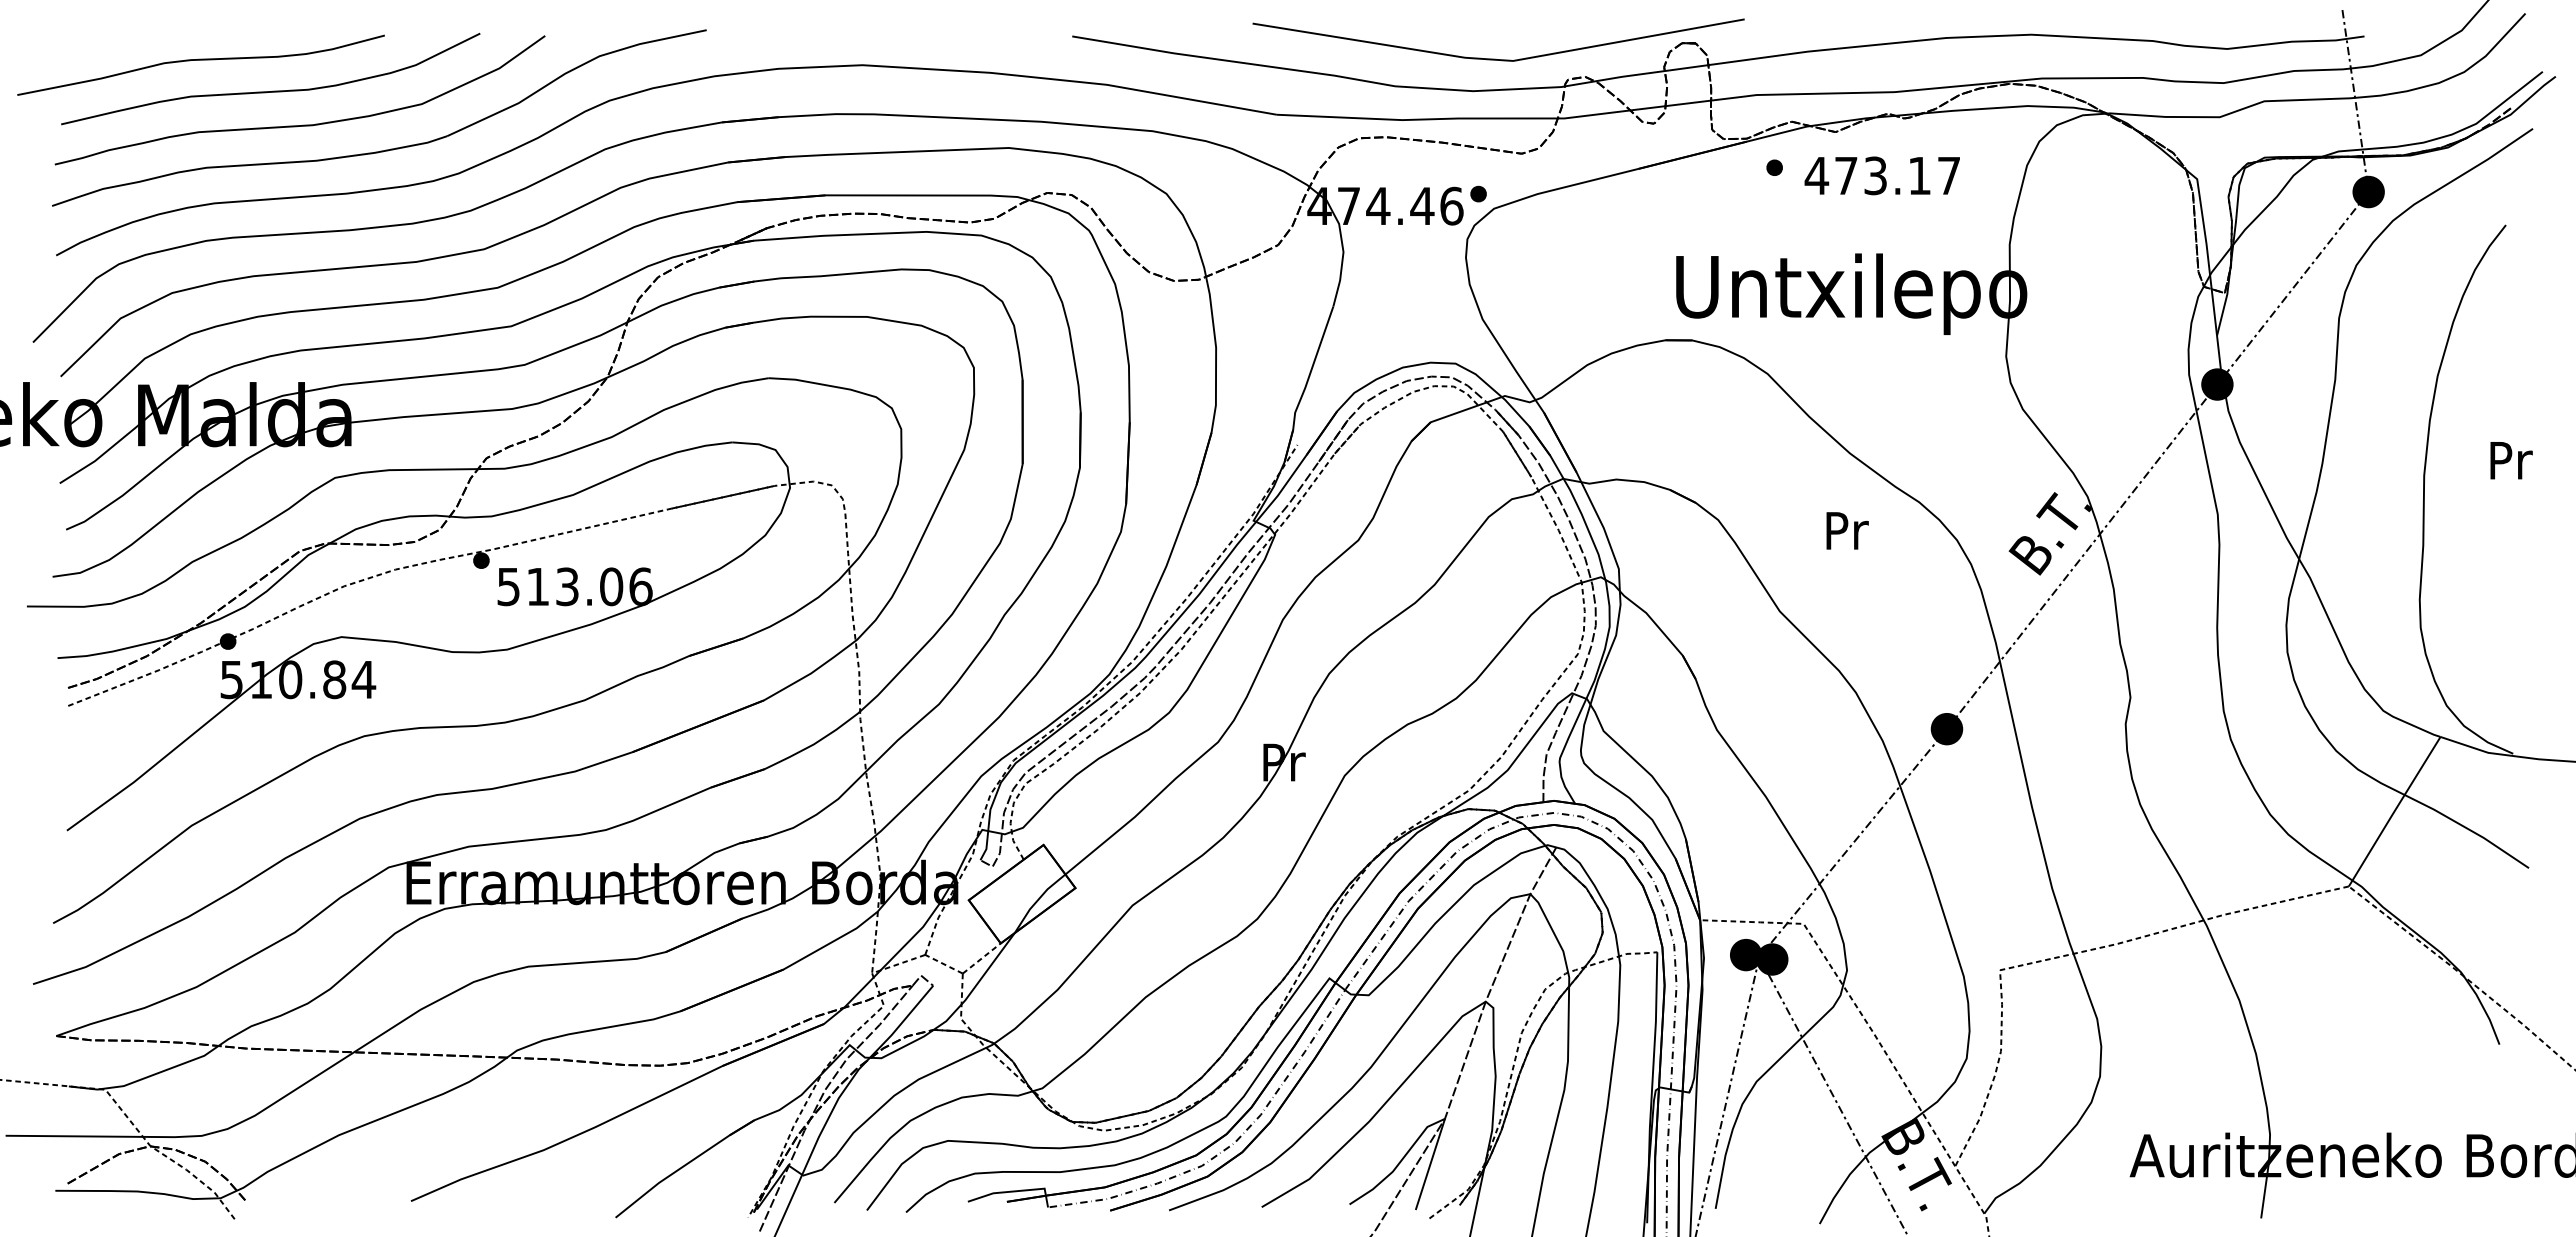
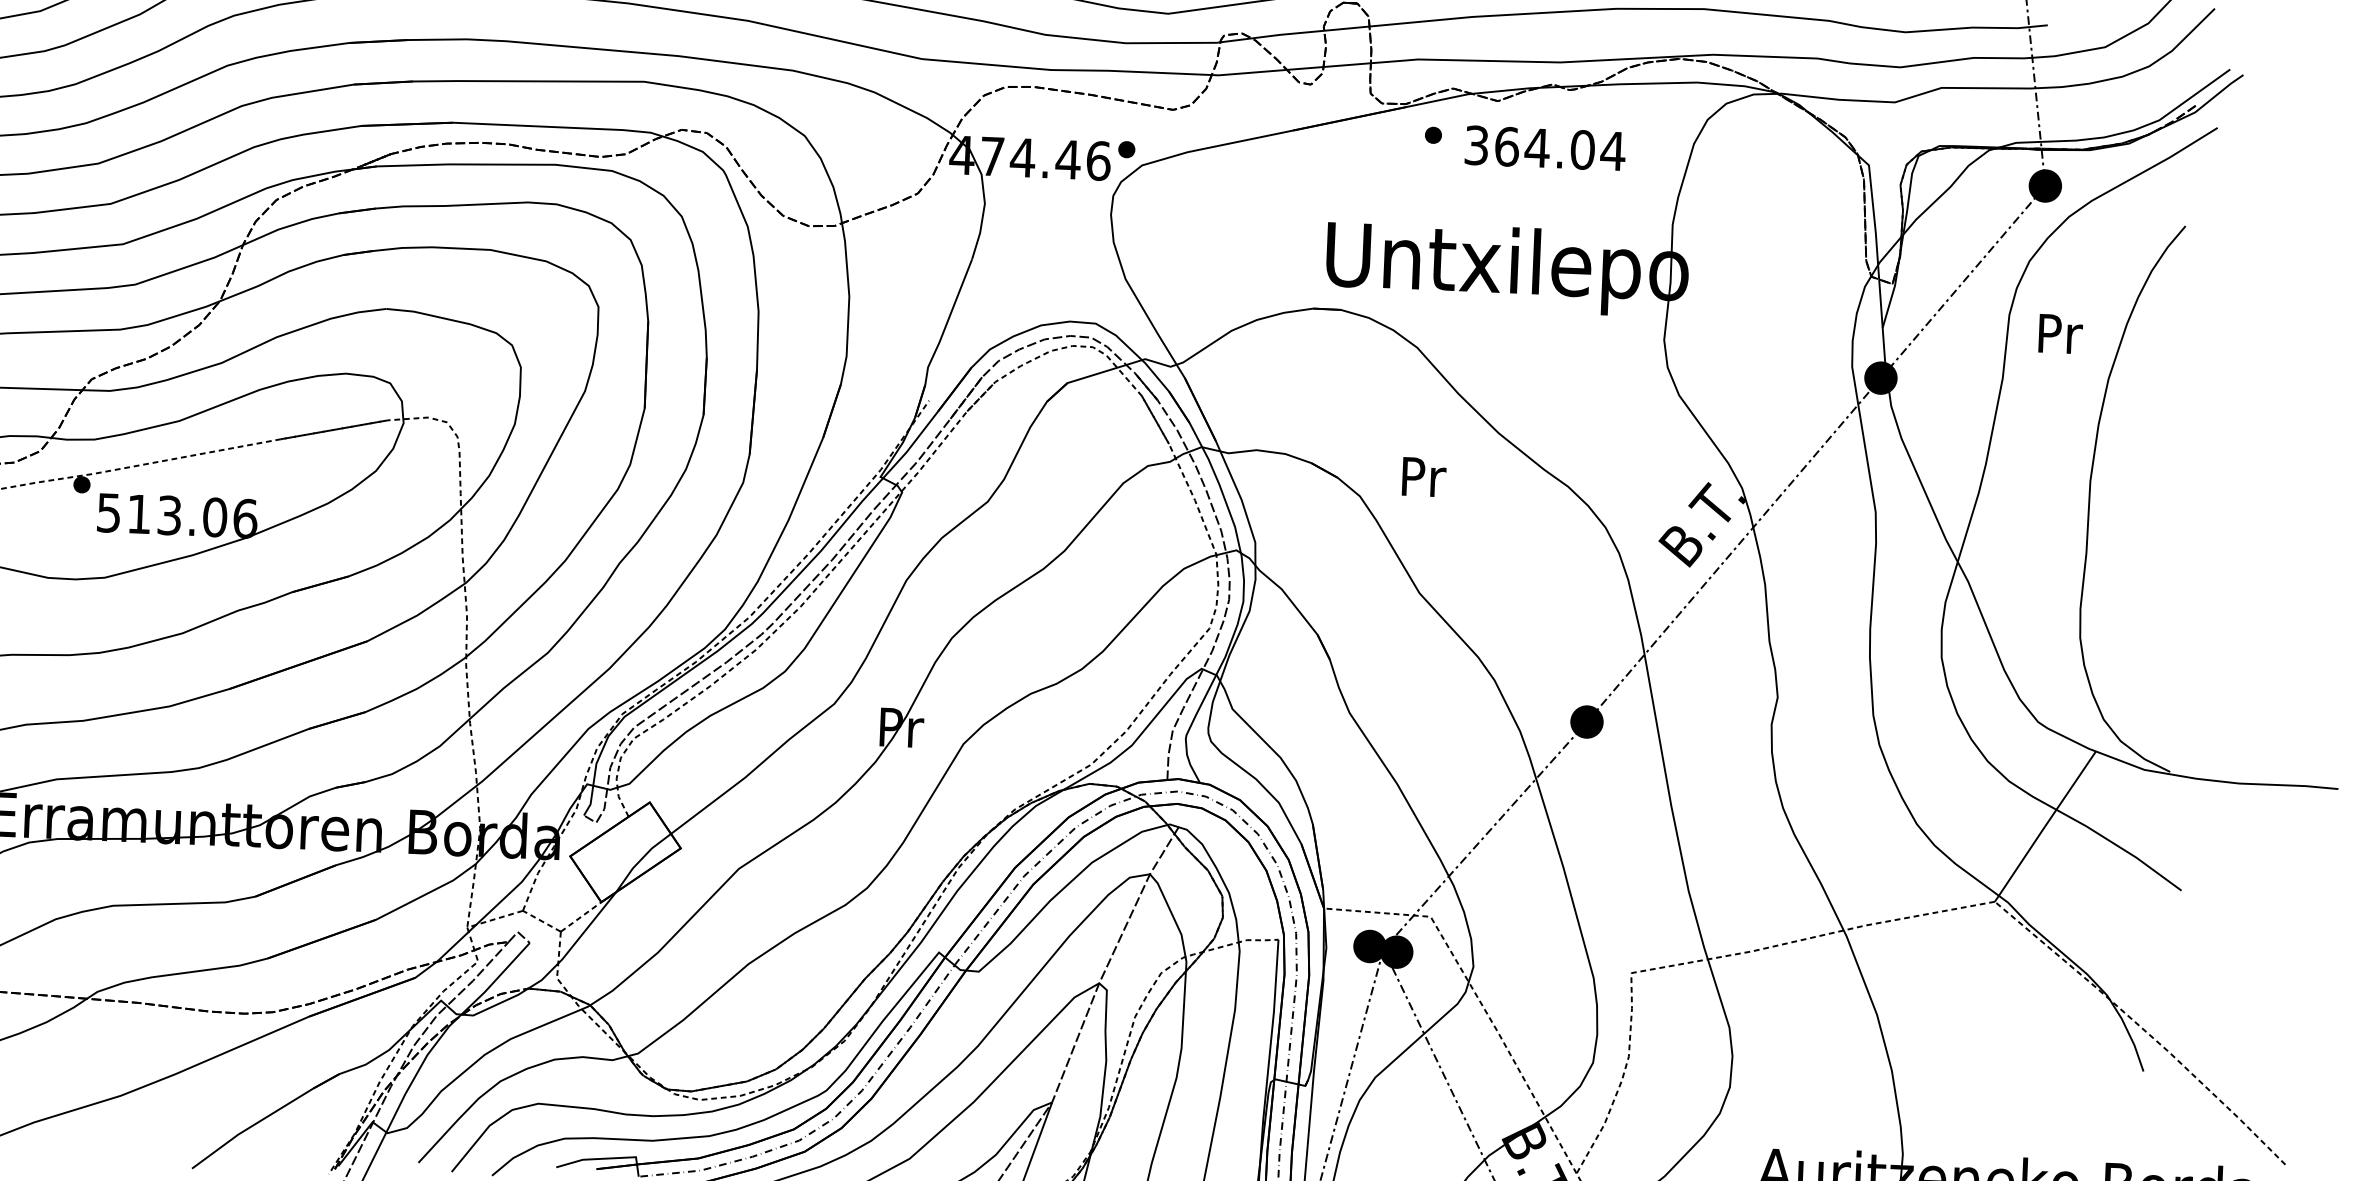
text: (1882, 175) -> (1544, 147), 473.17 -> 364.04
text: (2511, 460) -> (2060, 333), moved
text: (1847, 530) -> (1424, 476), moved

